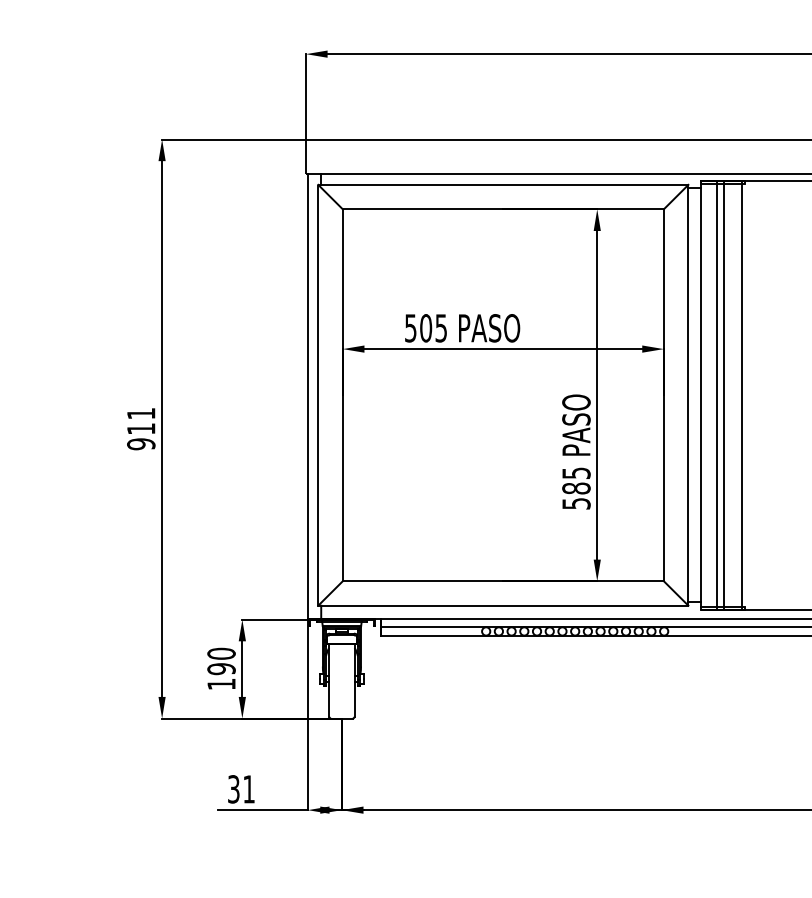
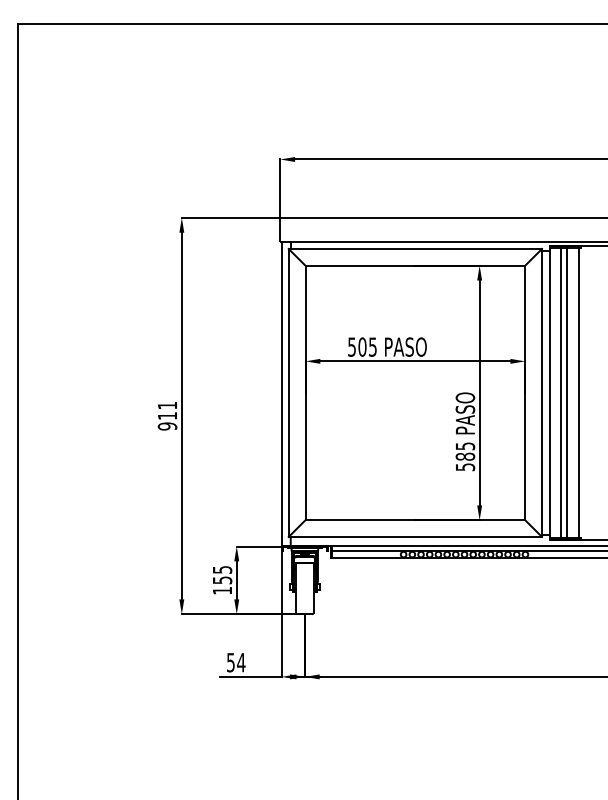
text: (221, 660) -> (222, 574), 190 -> 155
text: (241, 789) -> (236, 662), 31 -> 54

